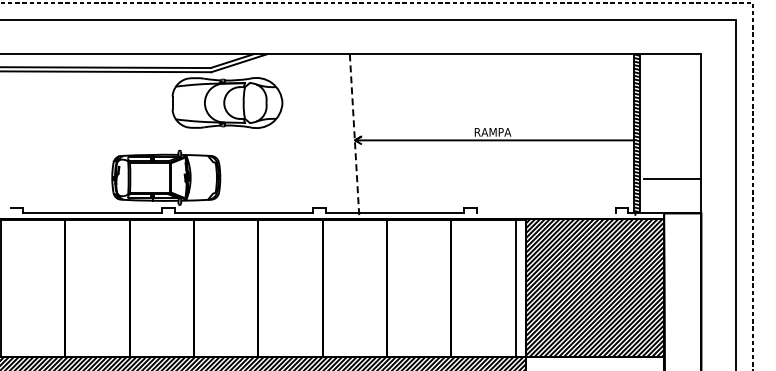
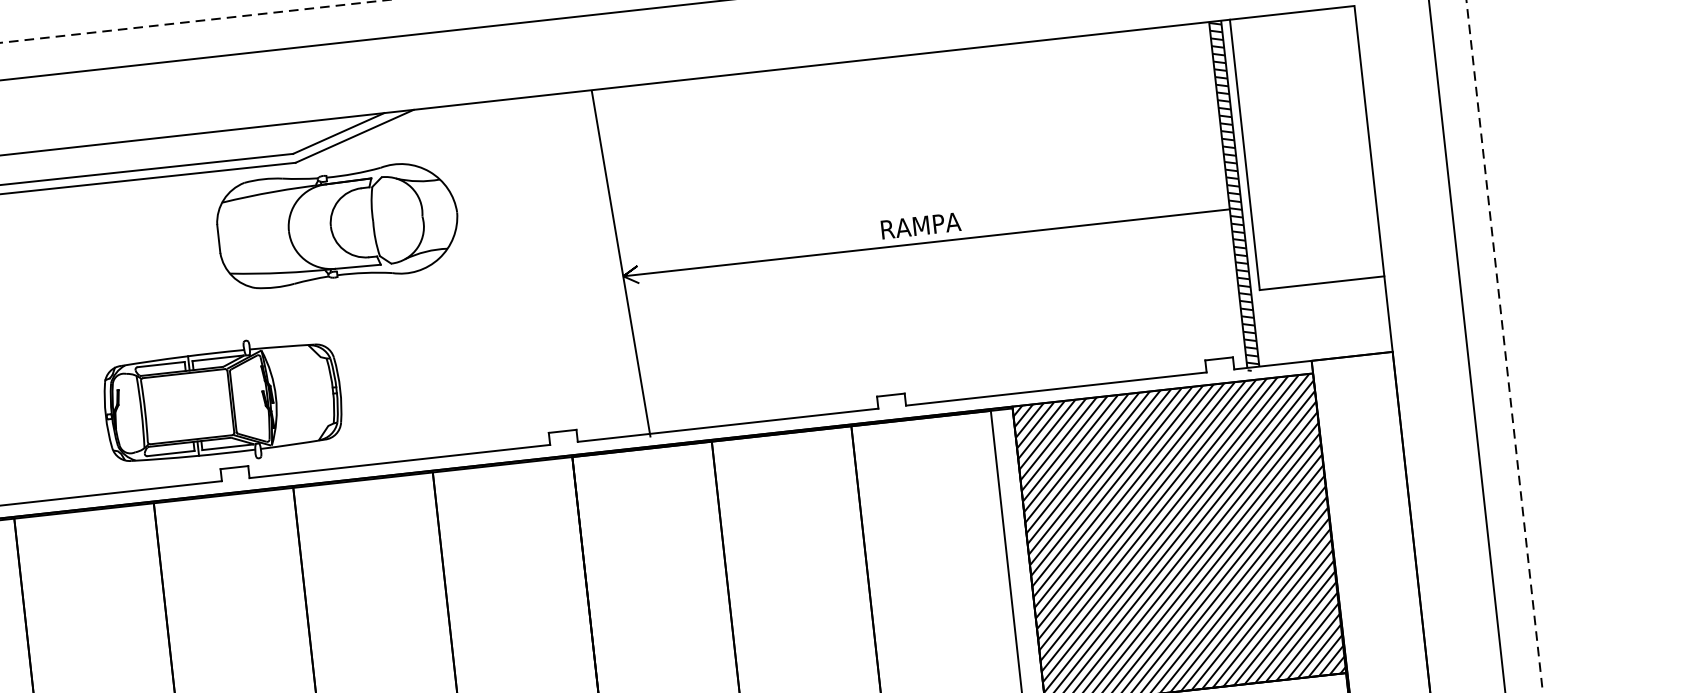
line: (644, 116) -> (1245, 155), added
line: (354, 134) -> (621, 263), dashed -> solid
line: (546, 213) -> (1056, 389), added

